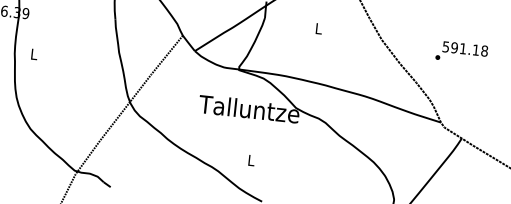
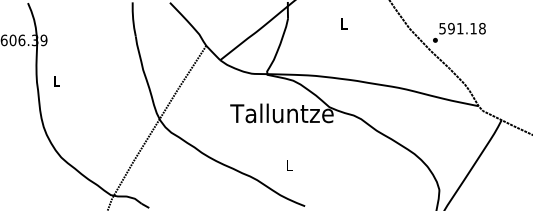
text: (462, 52) -> (459, 32), moved

